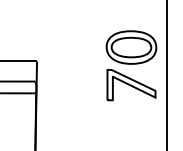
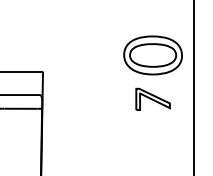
part: (131, 85) -> (153, 99), size x0.6

